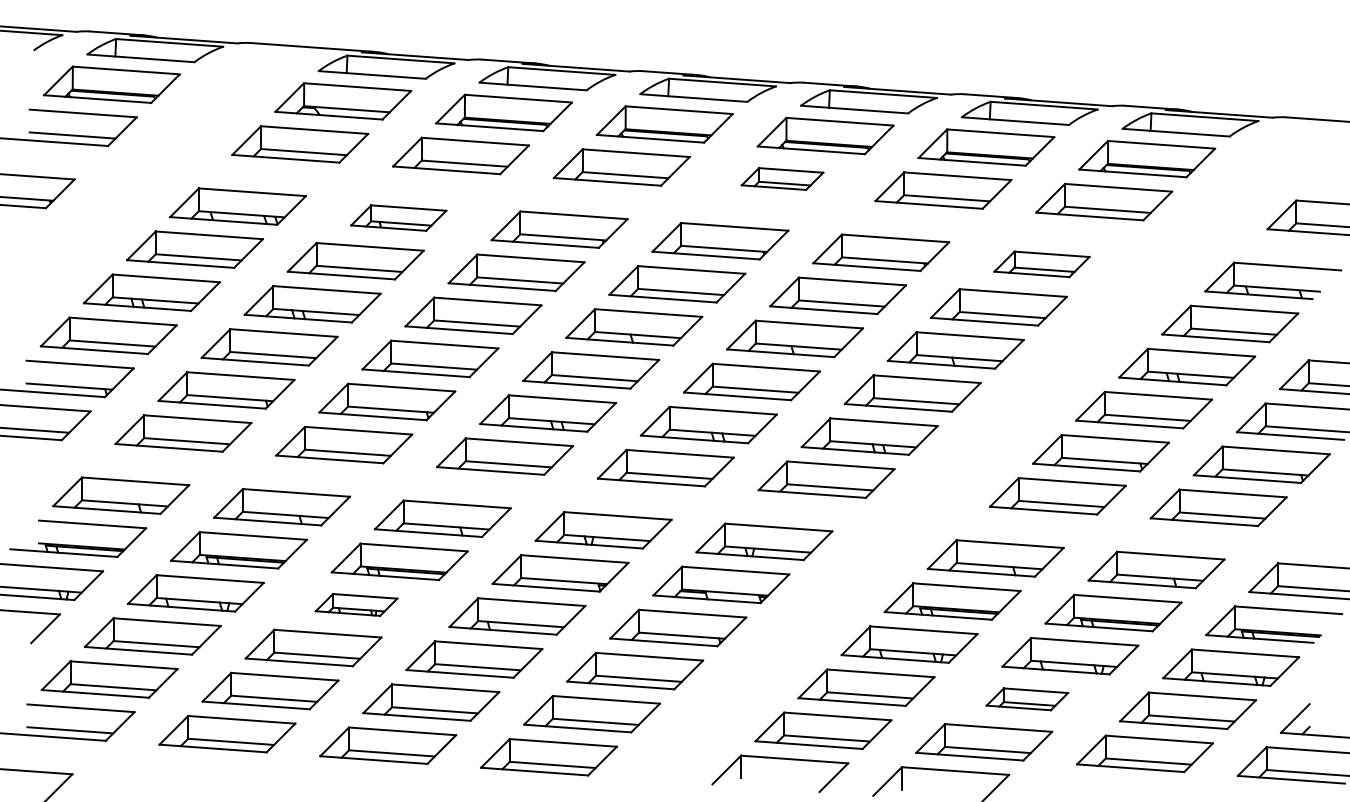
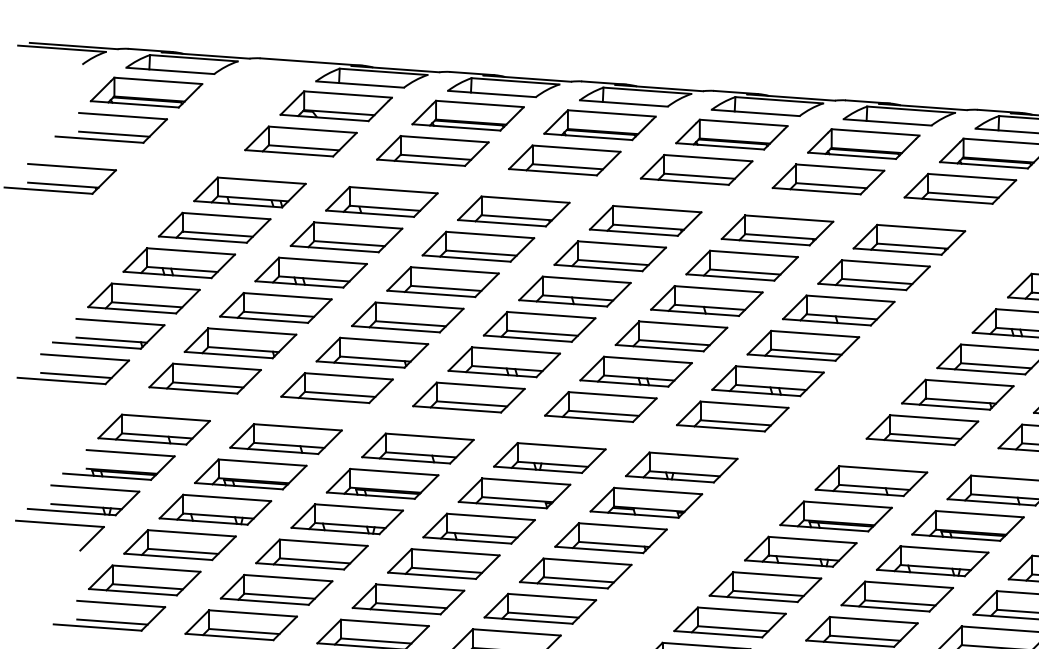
part: (782, 178) -> (696, 169), size x1.67
part: (398, 217) -> (381, 201), size x1.43
part: (1041, 264) -> (908, 240), size x1.43
part: (356, 604) -> (347, 518), size x1.67
part: (1027, 699) -> (897, 596), size x1.67

